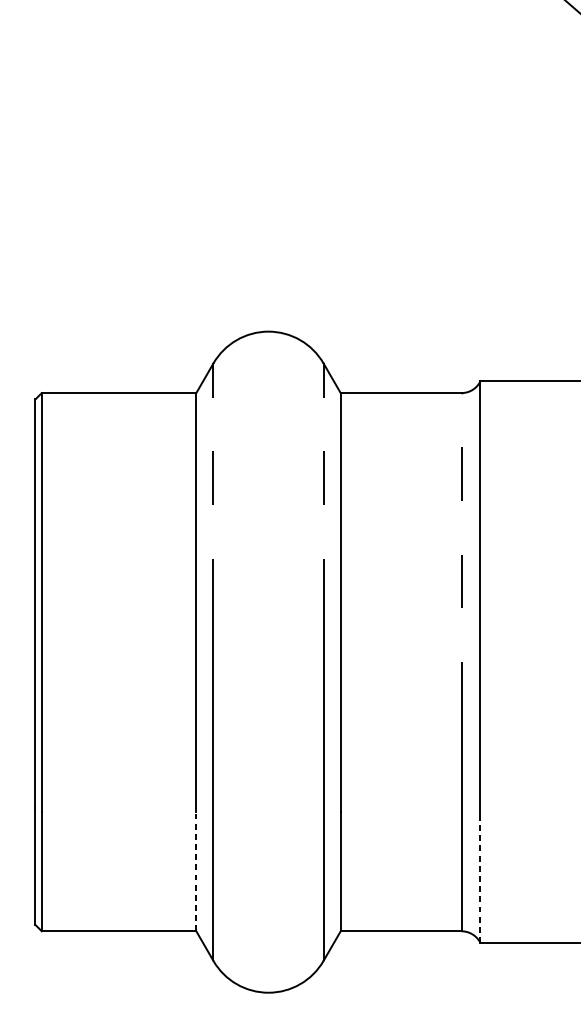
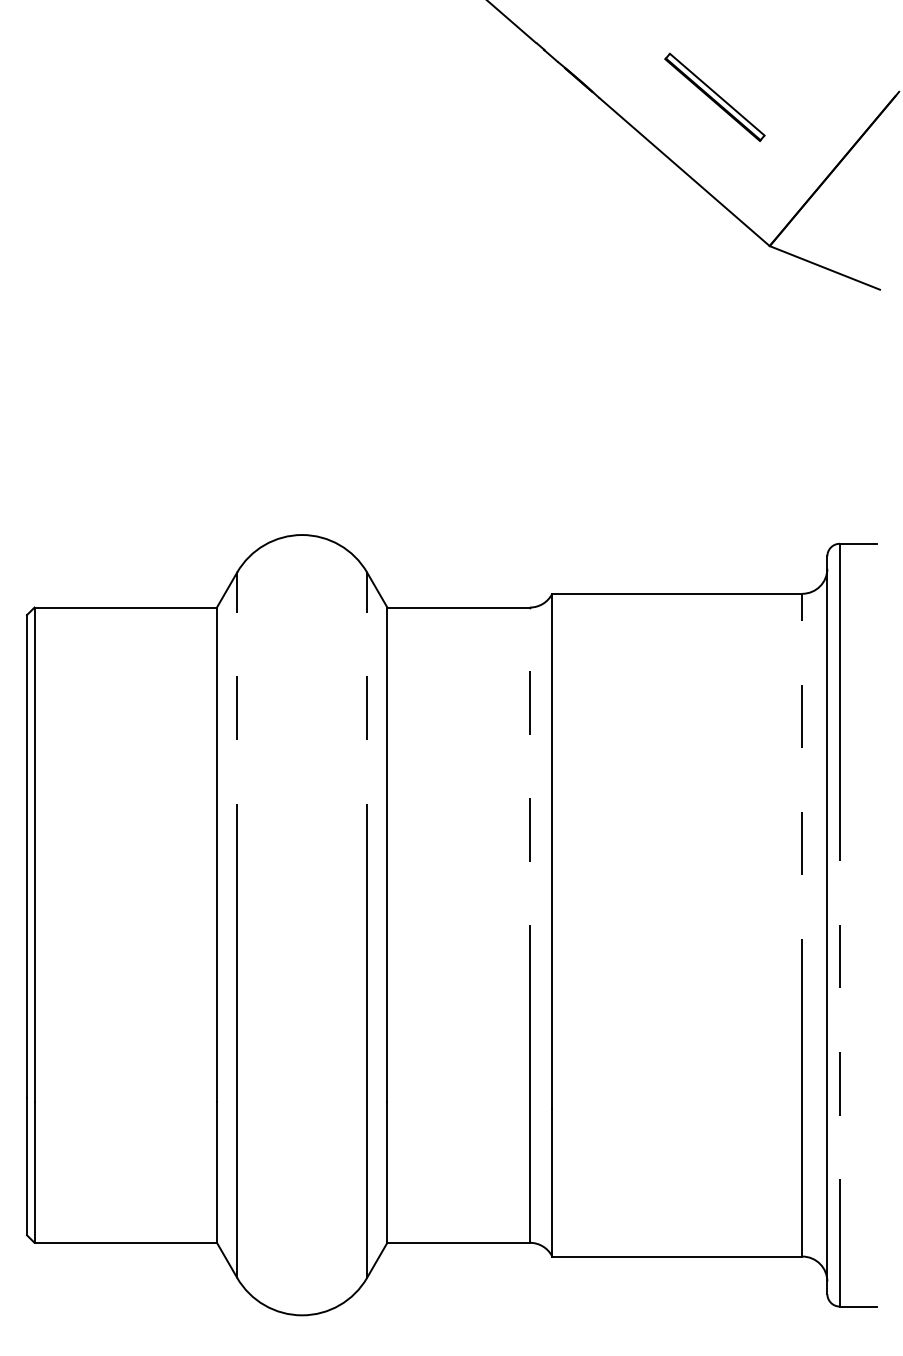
line: (195, 871) -> (216, 1172), dashed -> solid
line: (480, 880) -> (552, 1182), dashed -> solid

